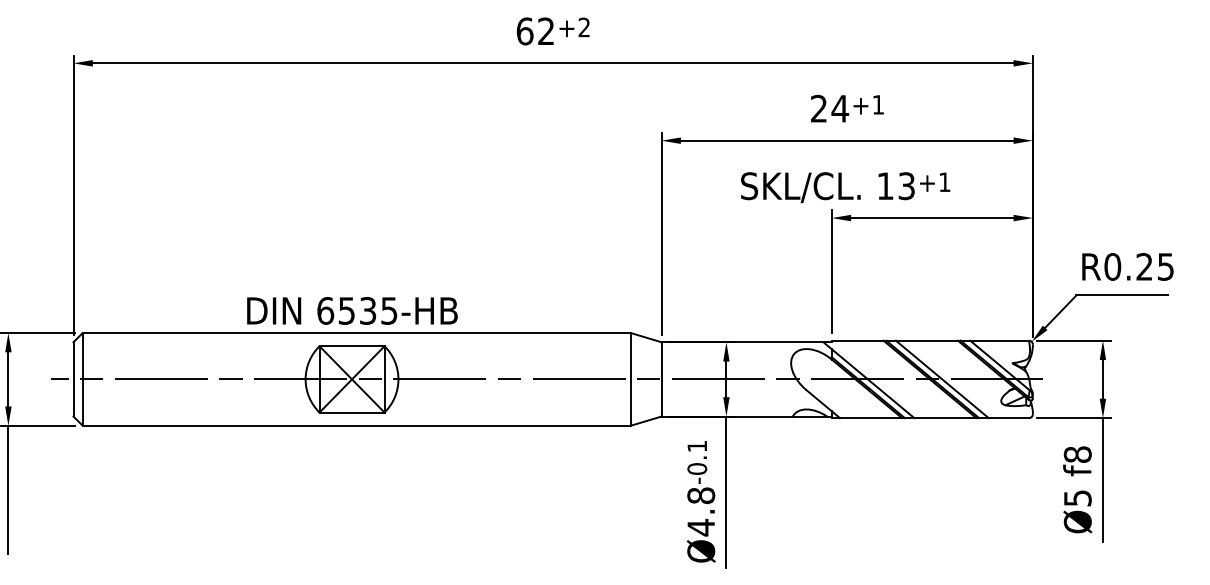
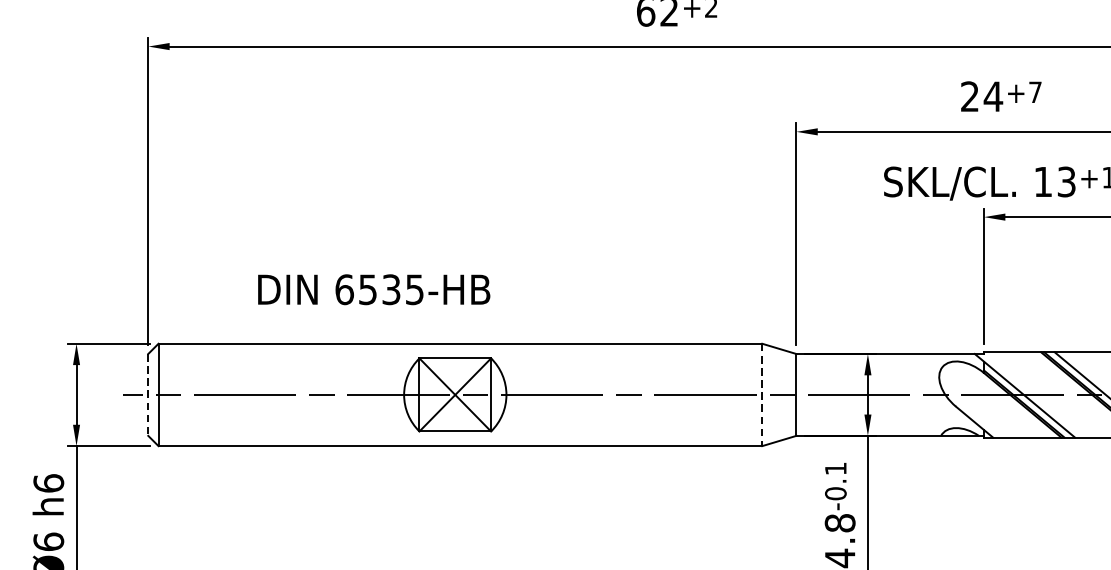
text: (877, 104) -> (1034, 91), +1 -> +7
text: (352, 310) -> (374, 289), moved
line: (73, 379) -> (148, 395), solid -> dashed
line: (630, 379) -> (762, 395), solid -> dashed

